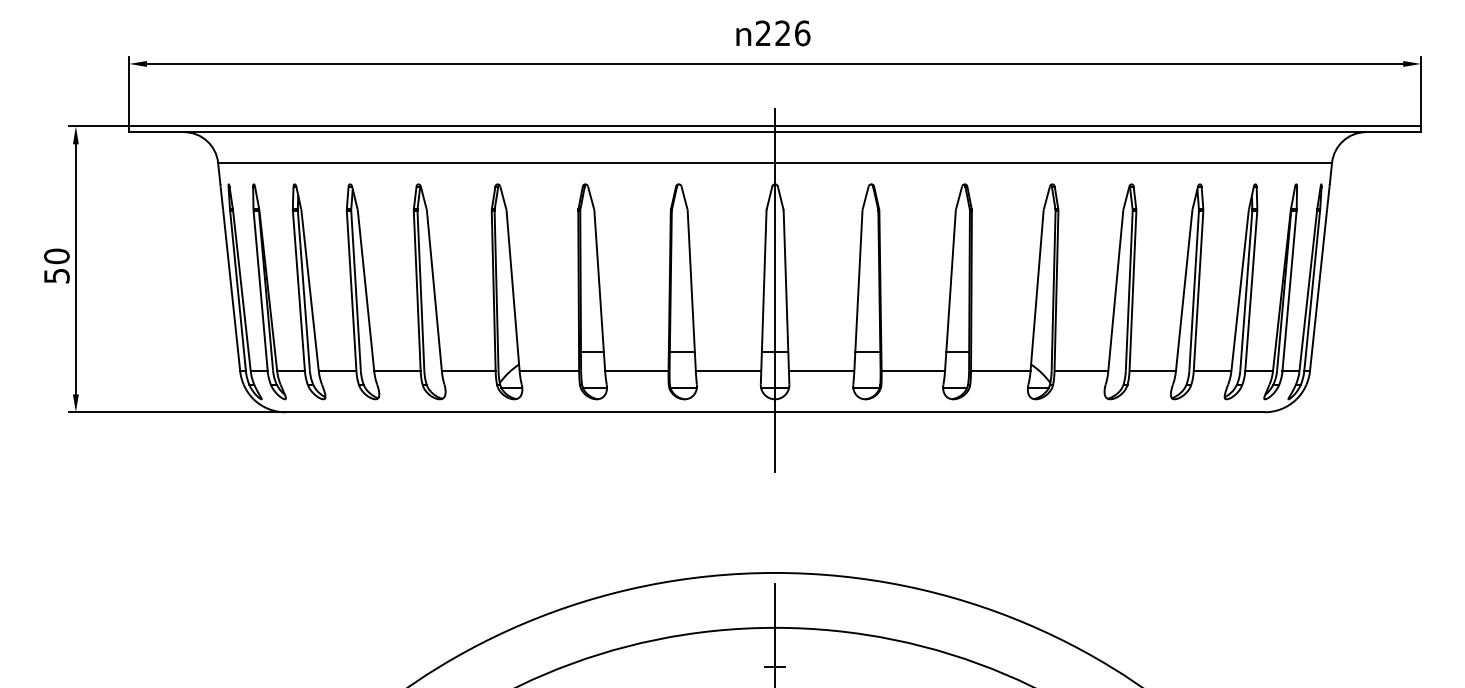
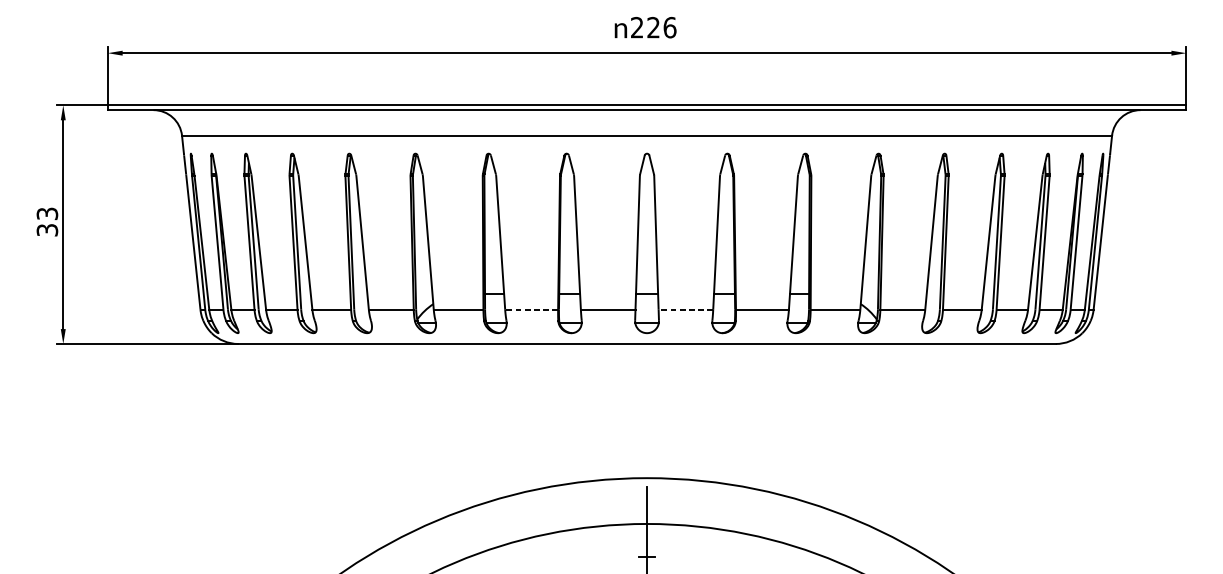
text: (56, 265) -> (47, 221), 50 -> 33
line: (775, 289) -> (647, 241), removed
line: (636, 371) -> (531, 309), solid -> dashed
line: (821, 371) -> (685, 309), solid -> dashed

